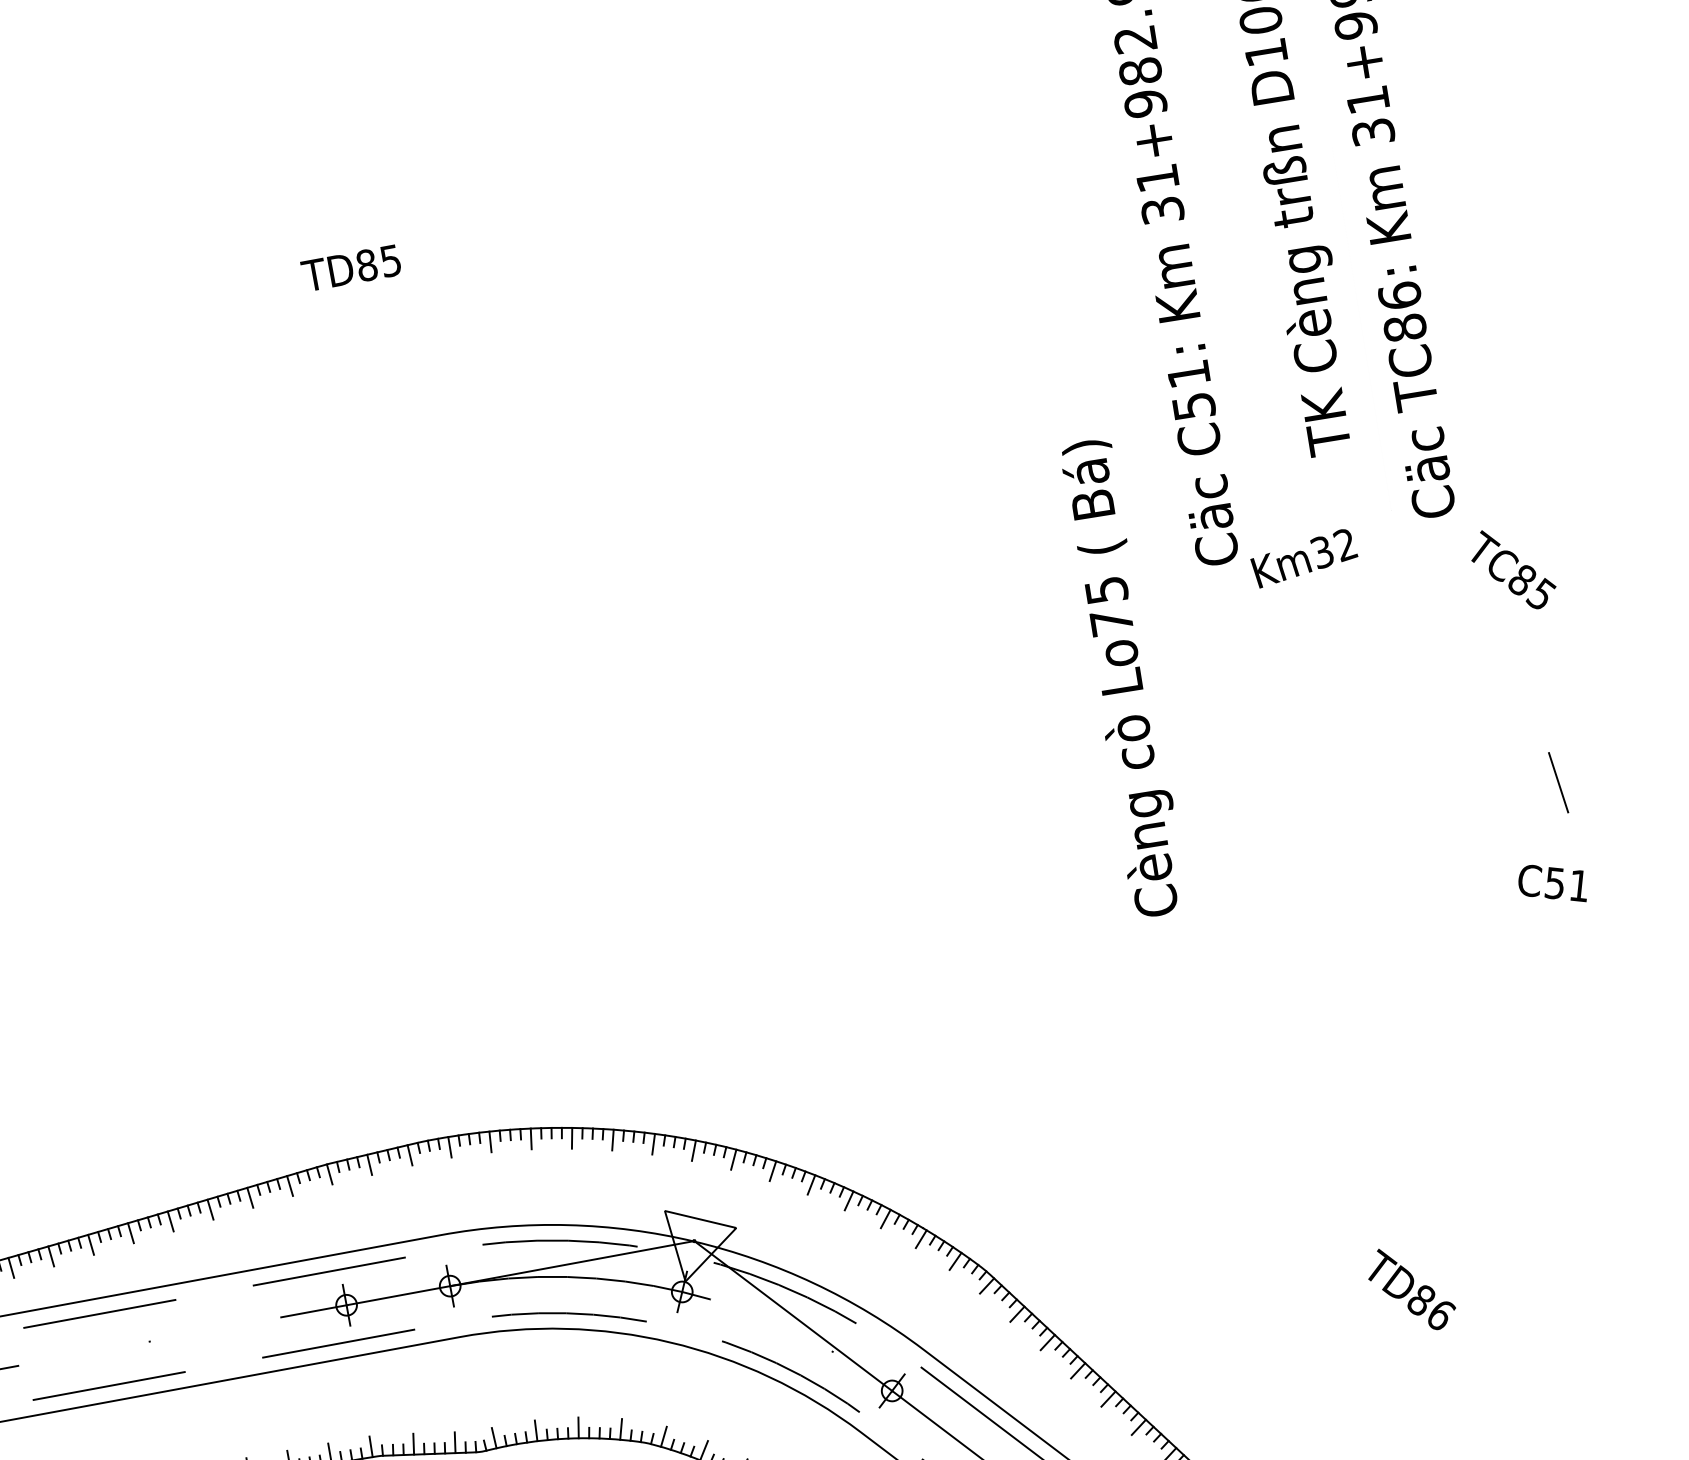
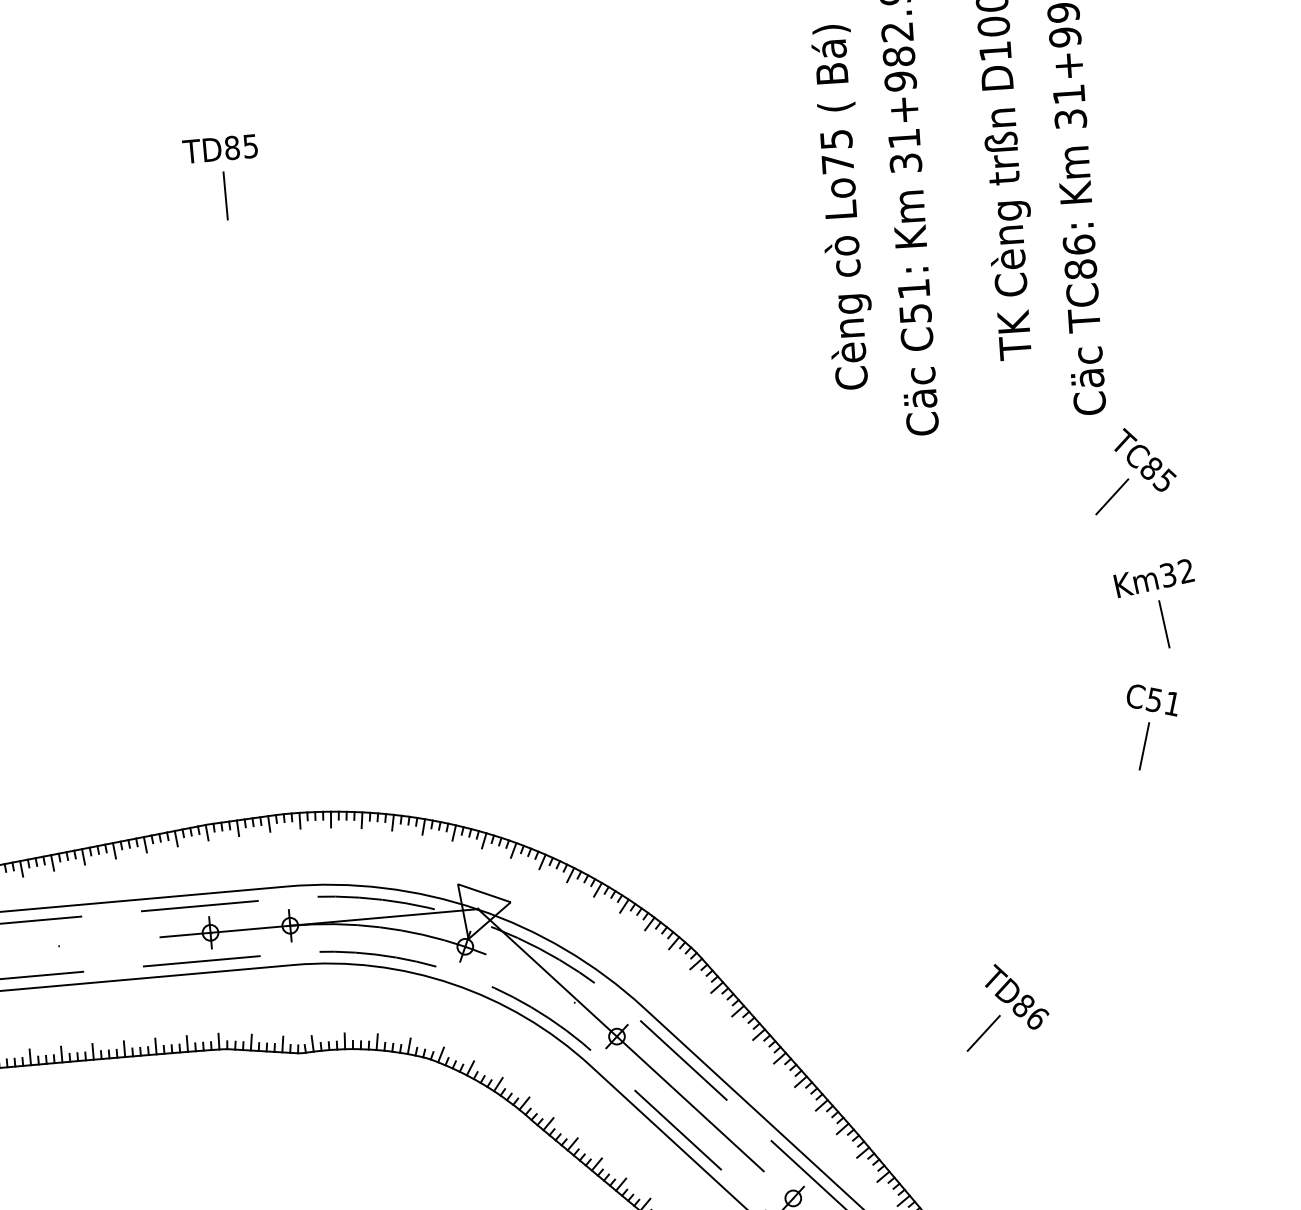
text: (350, 267) -> (219, 148), moved
line: (274, 336) -> (225, 195), added
text: (1303, 558) -> (1153, 578), moved
line: (1474, 621) -> (1112, 496), added
text: (1121, 678) -> (841, 207), moved
line: (1547, 945) -> (1144, 746), added
line: (1372, 1341) -> (983, 1033), added

